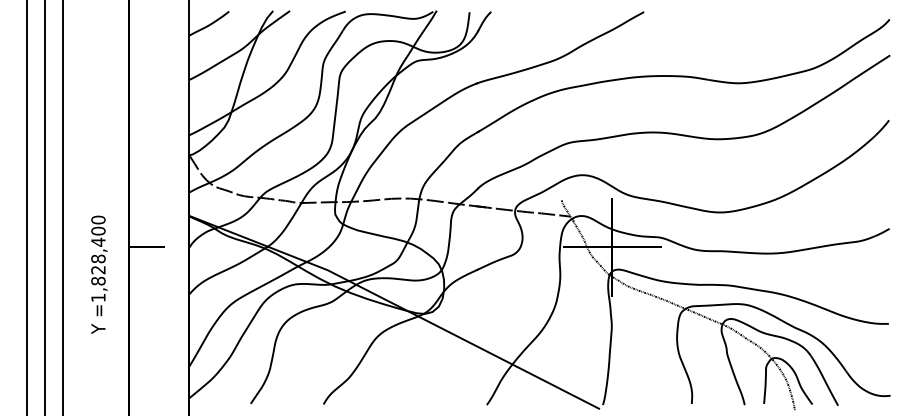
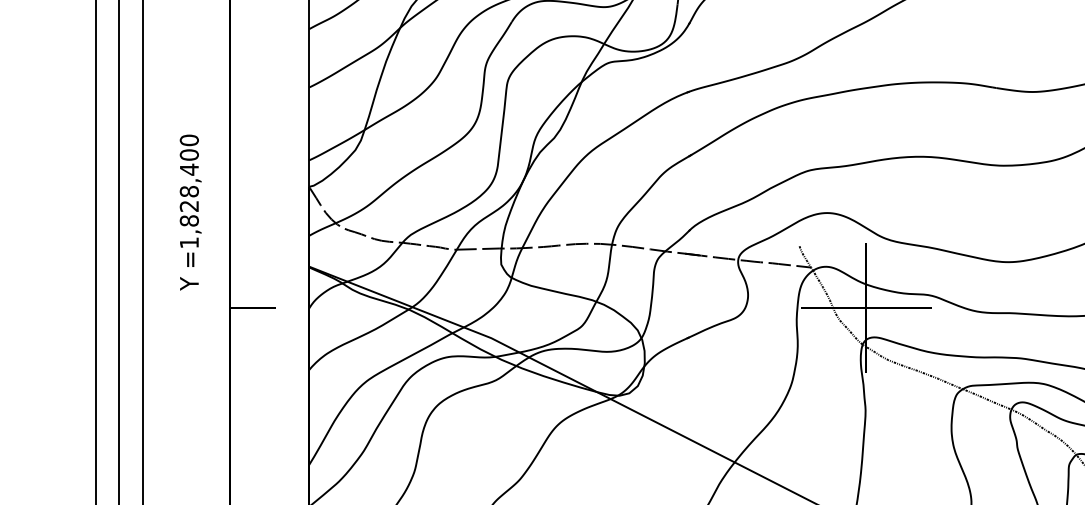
text: (99, 274) -> (190, 212), moved

